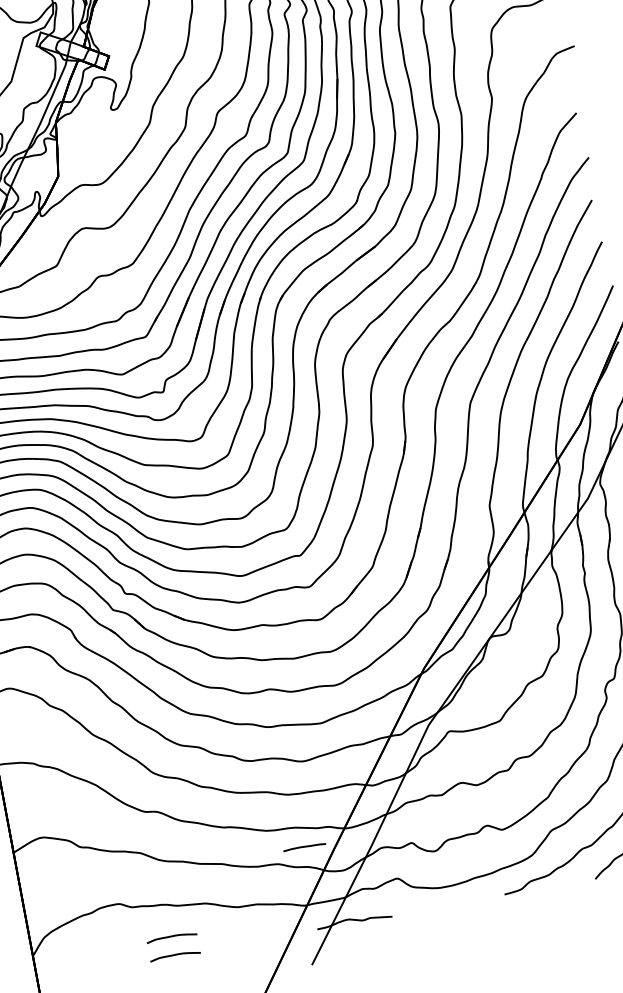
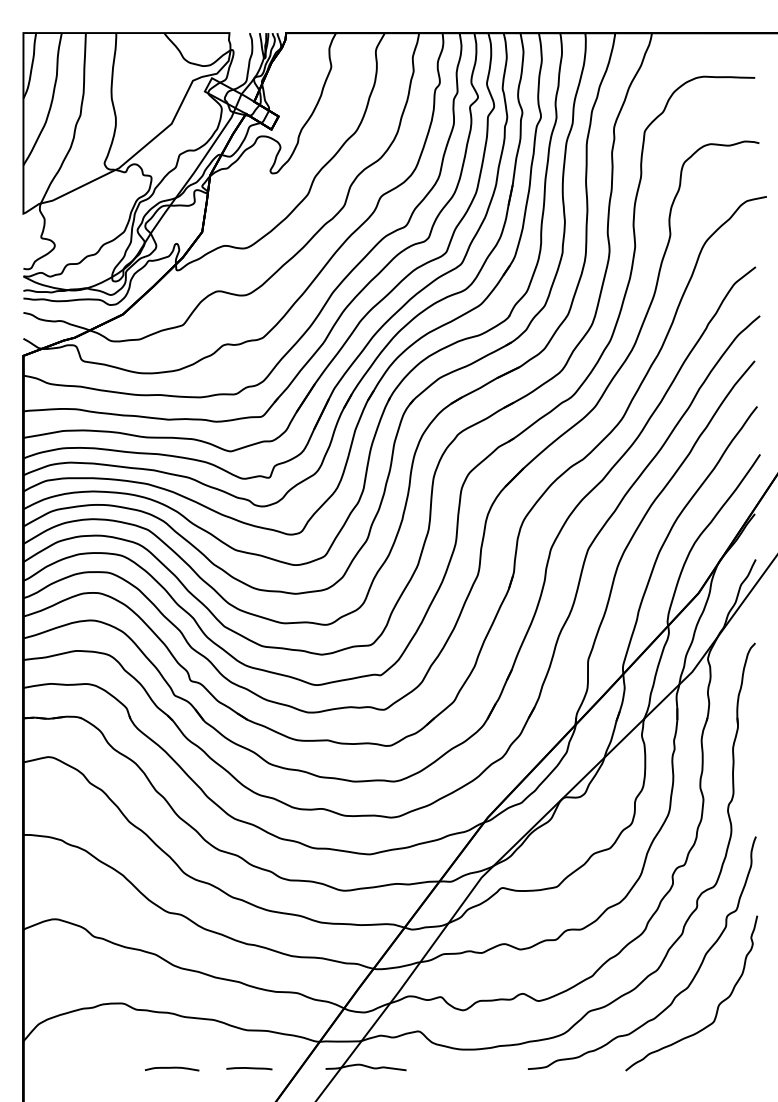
line: (304, 847) -> (249, 1068), moved
curve: (171, 937) -> (171, 1048), removed

